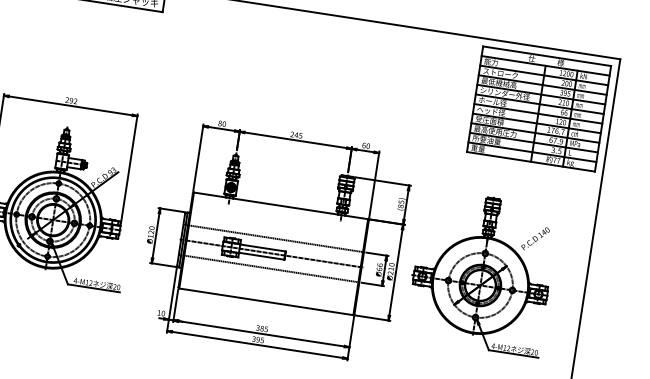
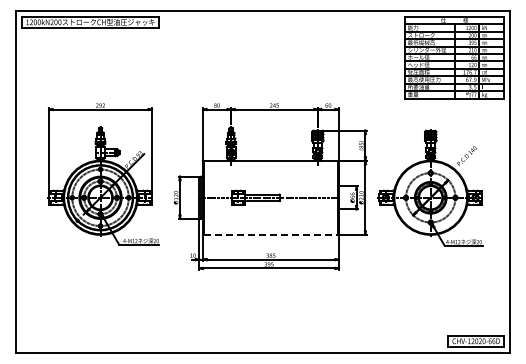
line: (272, 238) -> (268, 186), removed
line: (268, 268) -> (268, 209), removed
line: (267, 301) -> (271, 234), solid -> dashed

